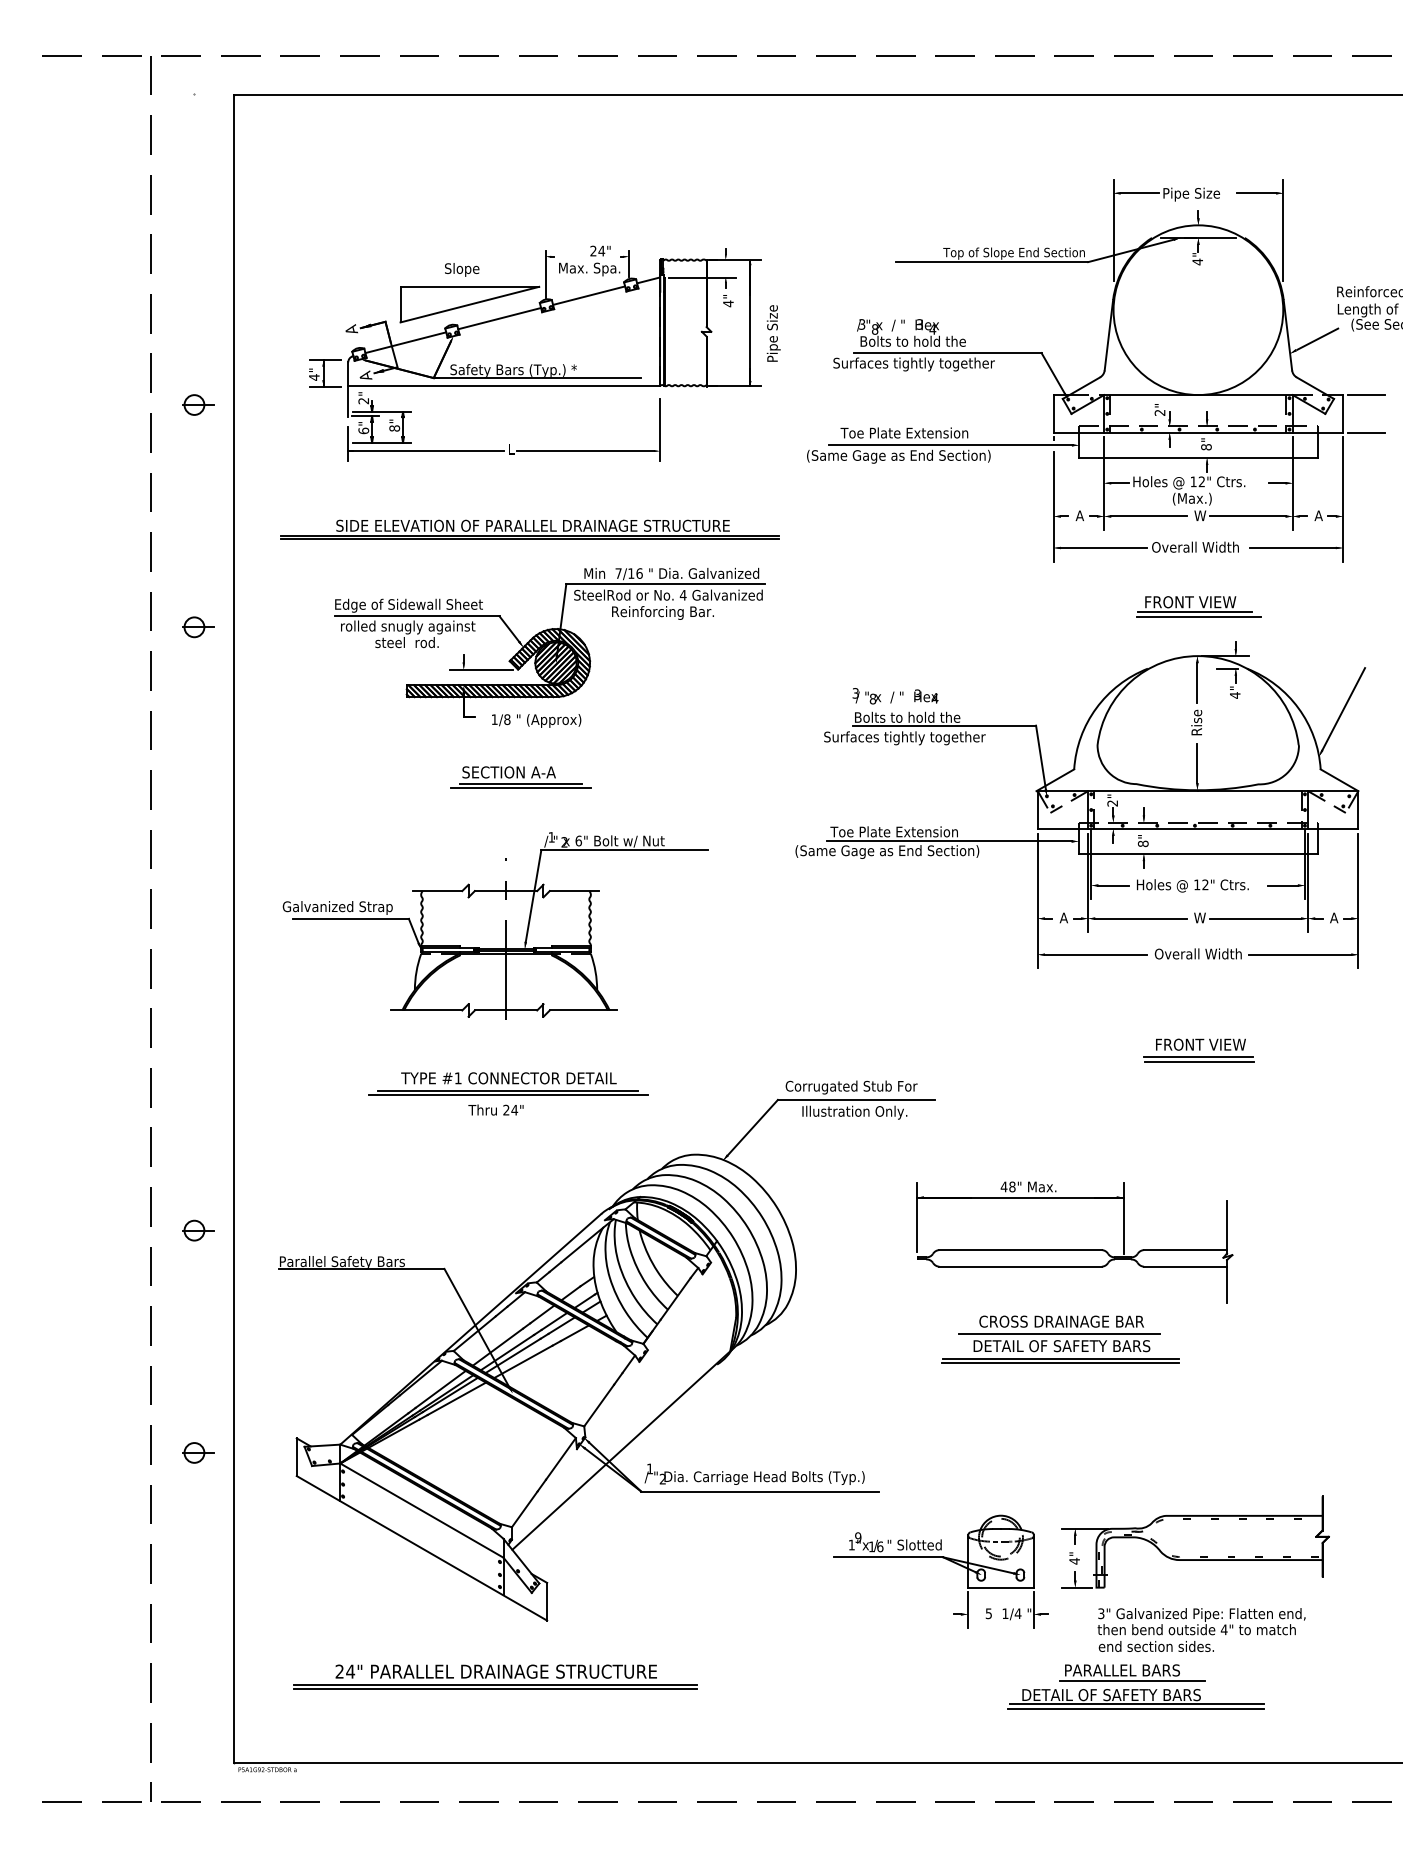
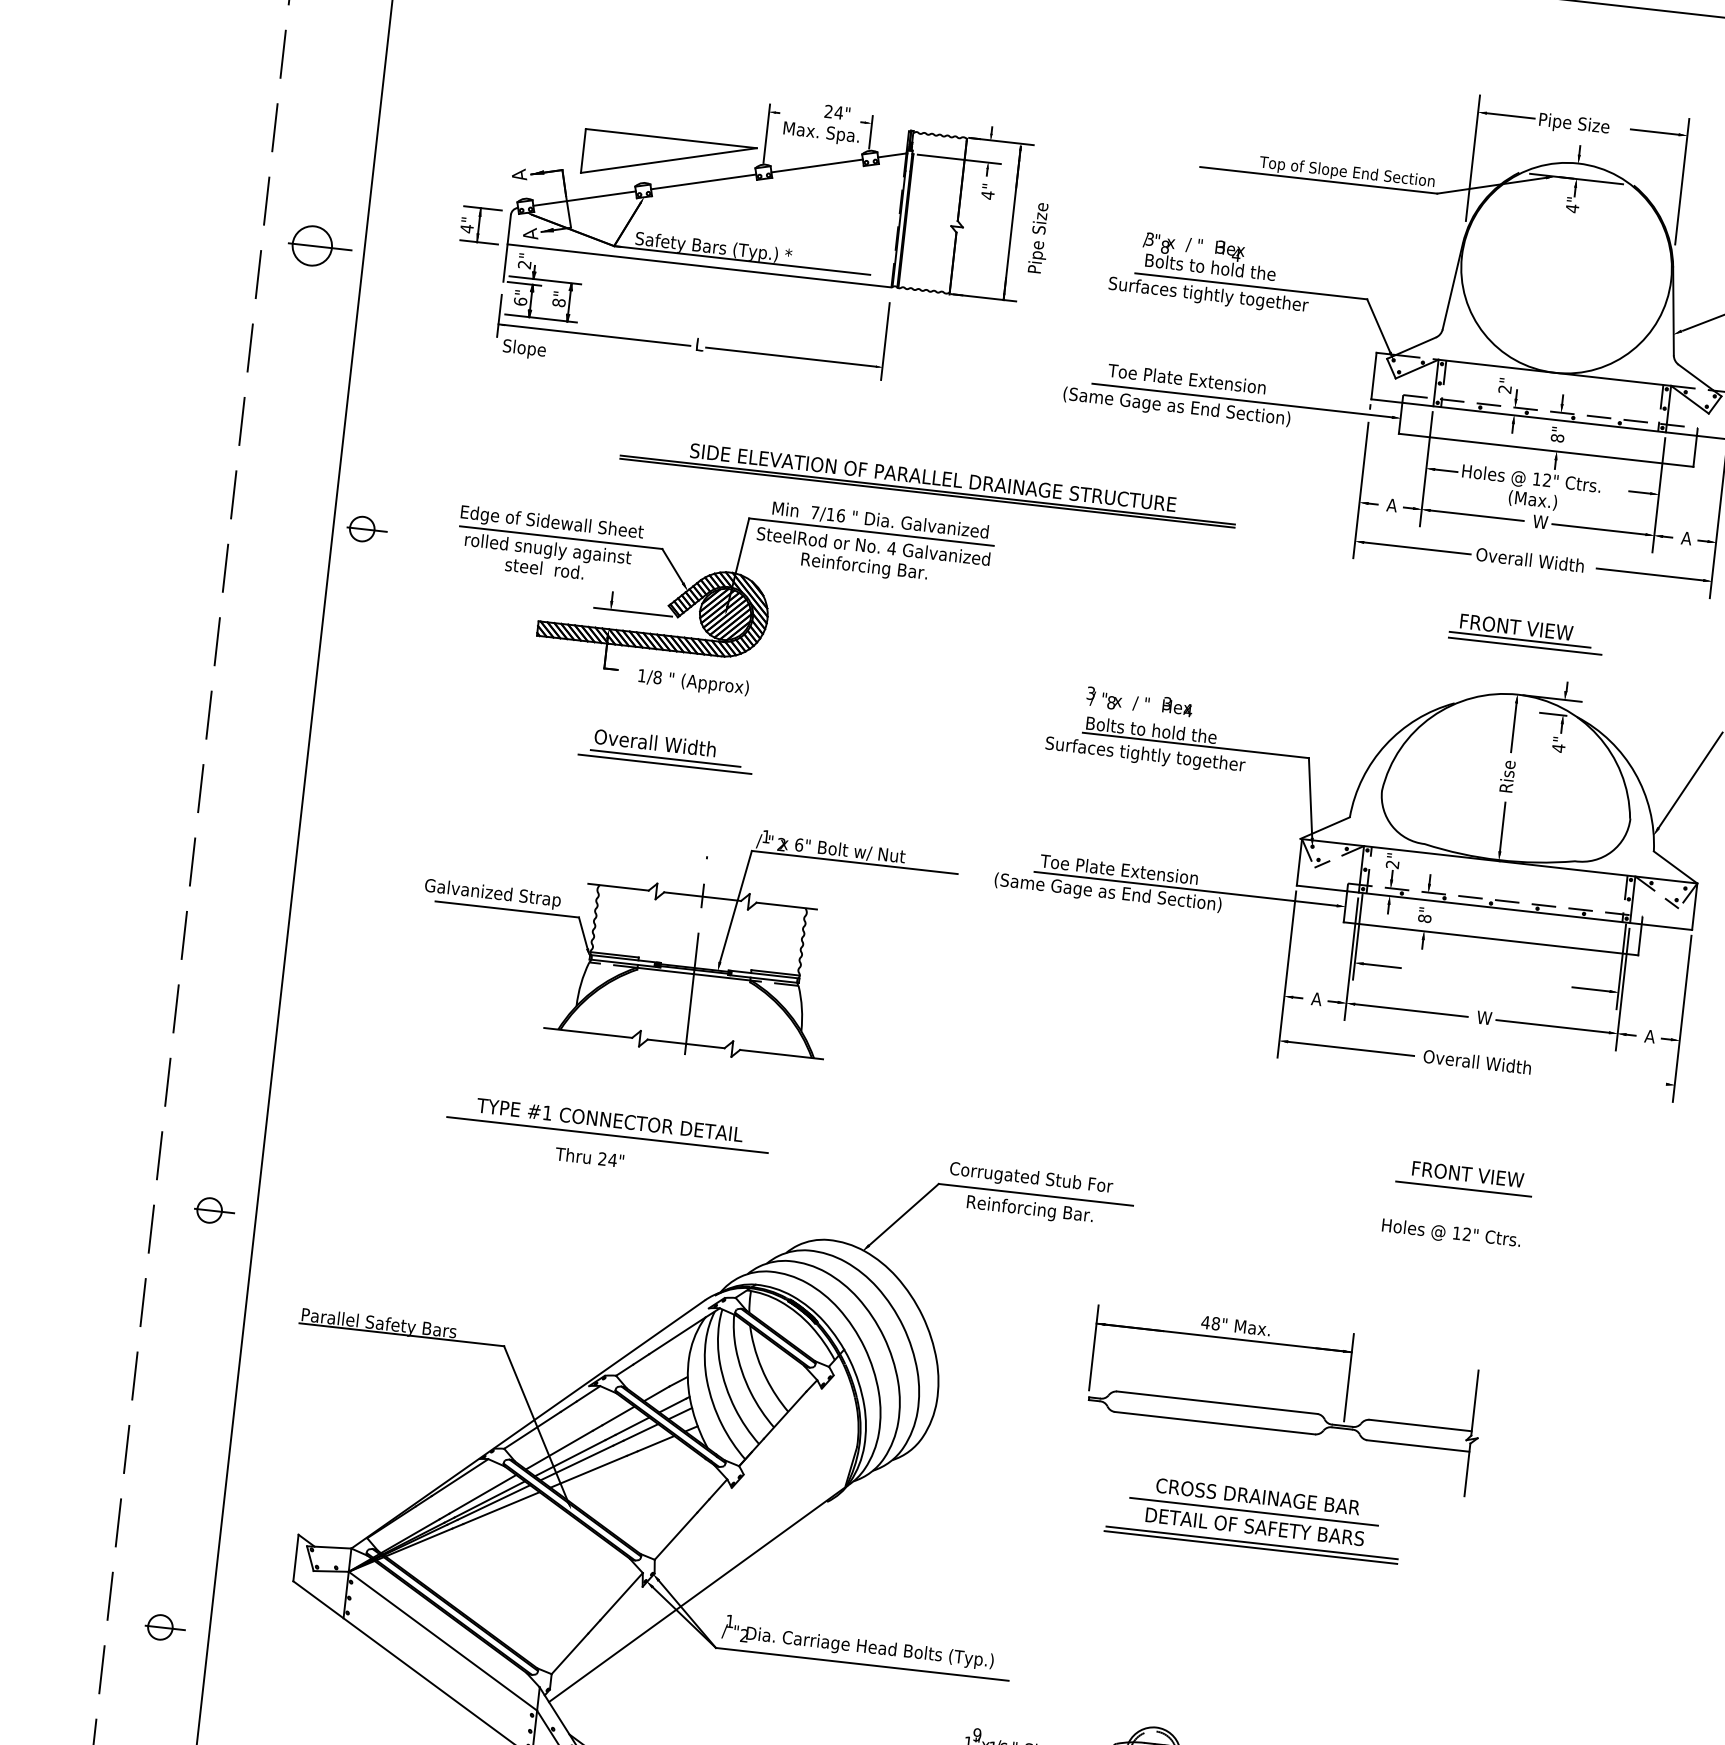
text: (462, 269) -> (524, 349), moved
part: (198, 404) -> (320, 246), size x1.6
part: (529, 529) -> (928, 481), moved
part: (198, 627) -> (367, 529), moved
text: (511, 772) -> (655, 743), SECTION A-A -> Overall Width
text: (1192, 885) -> (1450, 1233), moved
part: (495, 925) -> (684, 937), moved
line: (1300, 954) -> (1603, 1076), removed
line: (1199, 1061) -> (1464, 1194), removed
line: (507, 1095) -> (605, 1141), removed
text: (855, 1112) -> (1032, 1210), Illustration Only. -> Reinforcing Bar.
part: (198, 1230) -> (214, 1210), moved
part: (198, 1452) -> (165, 1627), moved

